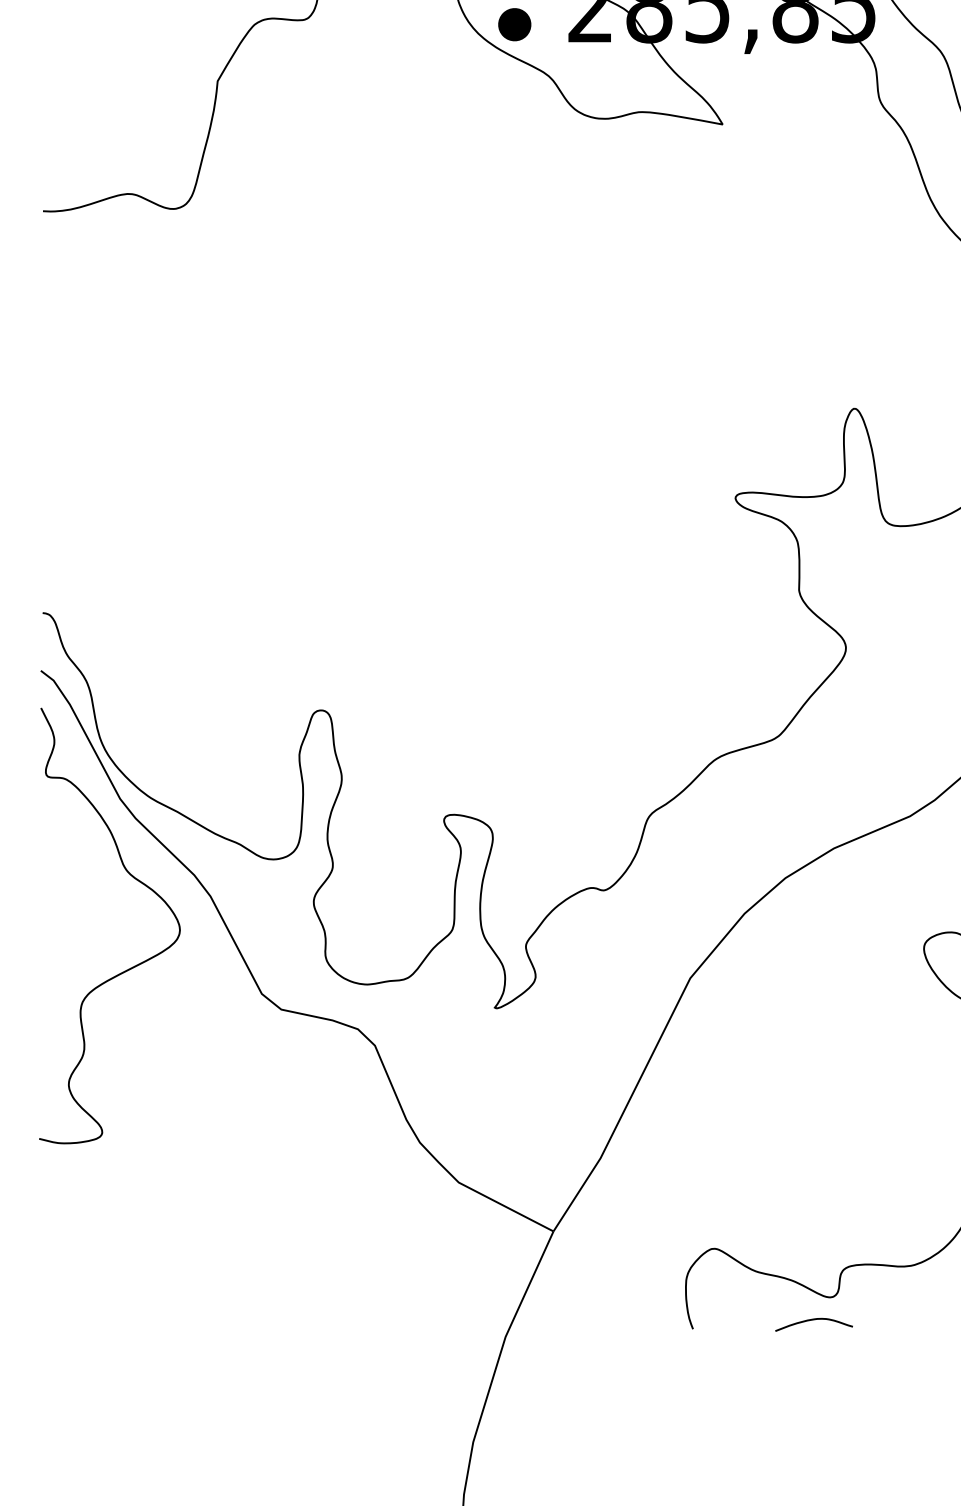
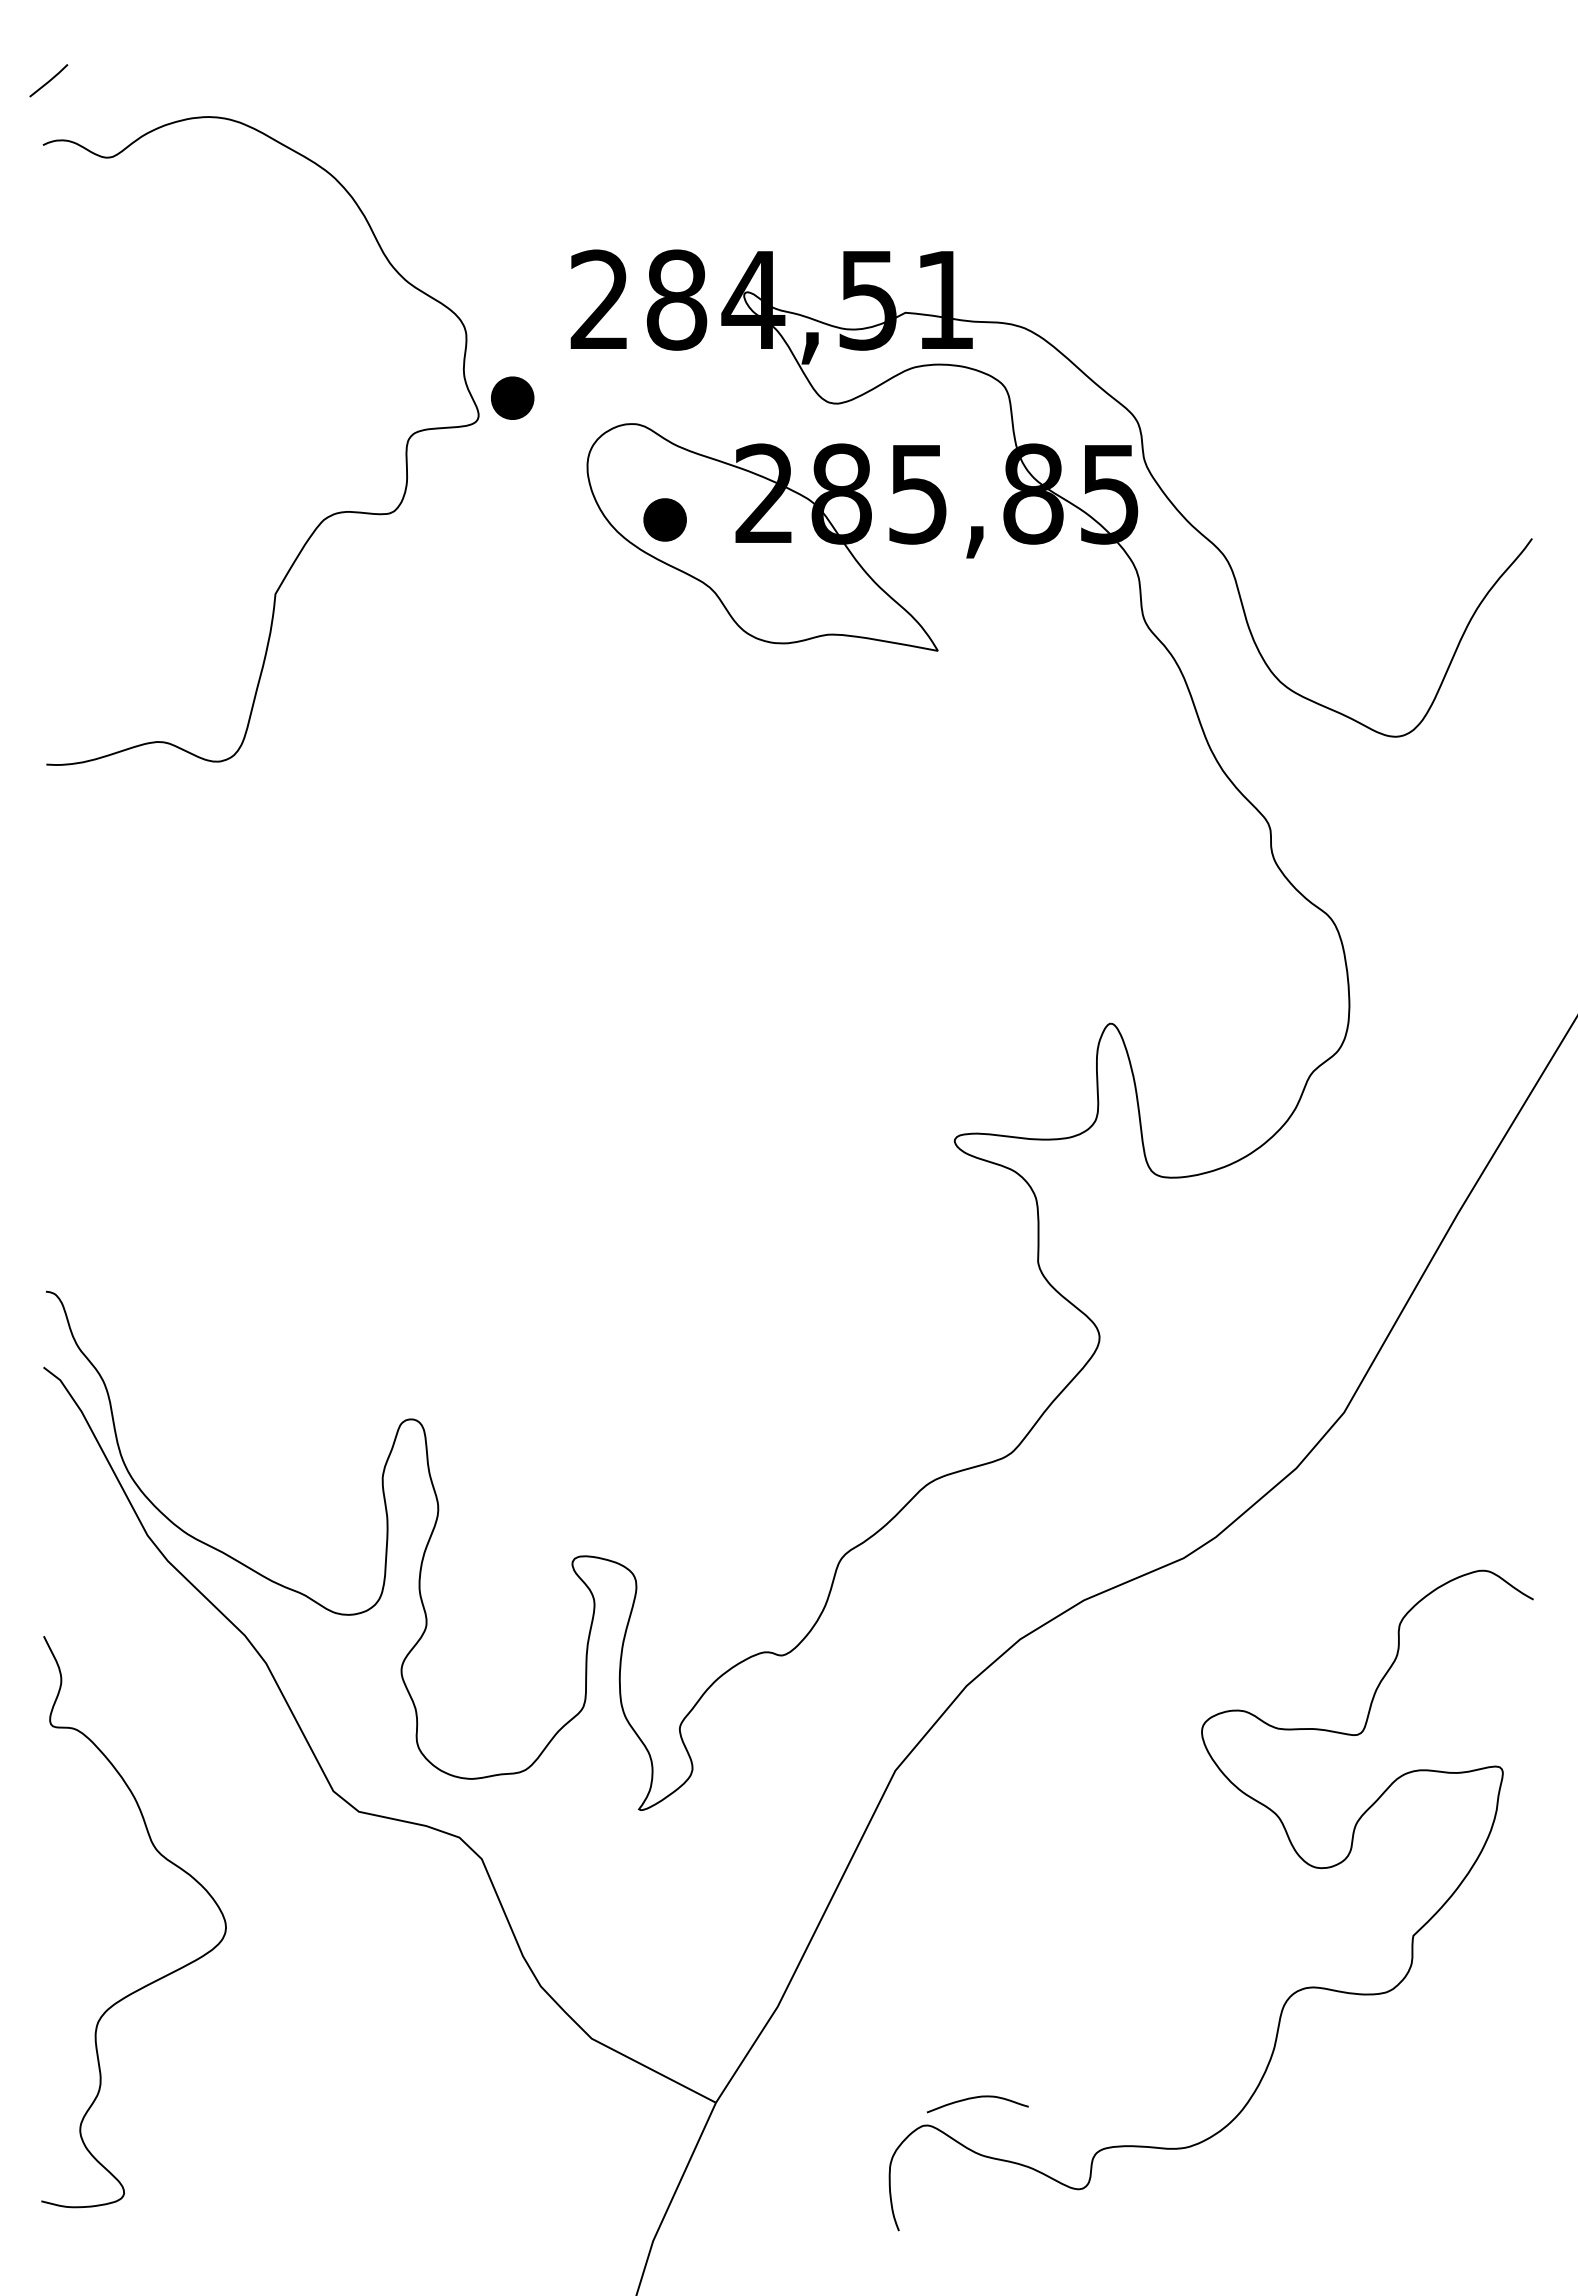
curve: (130, 968) -> (160, 1977), moved
curve: (813, 1320) -> (977, 2098), moved

